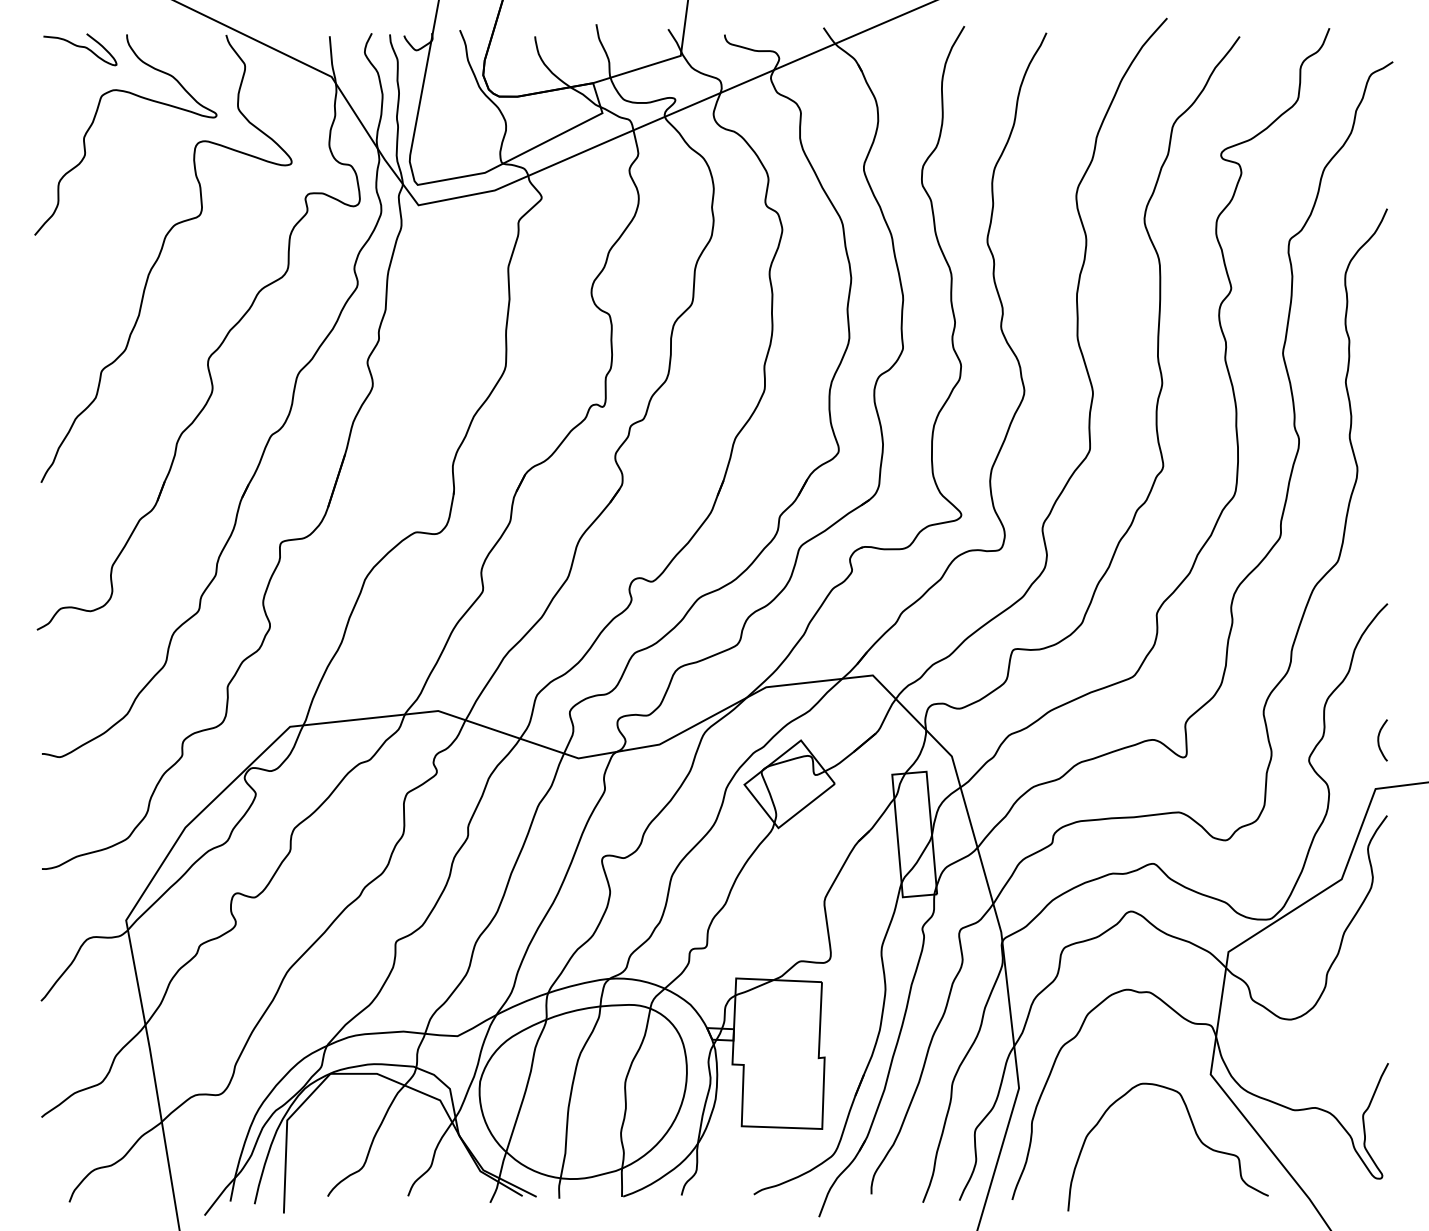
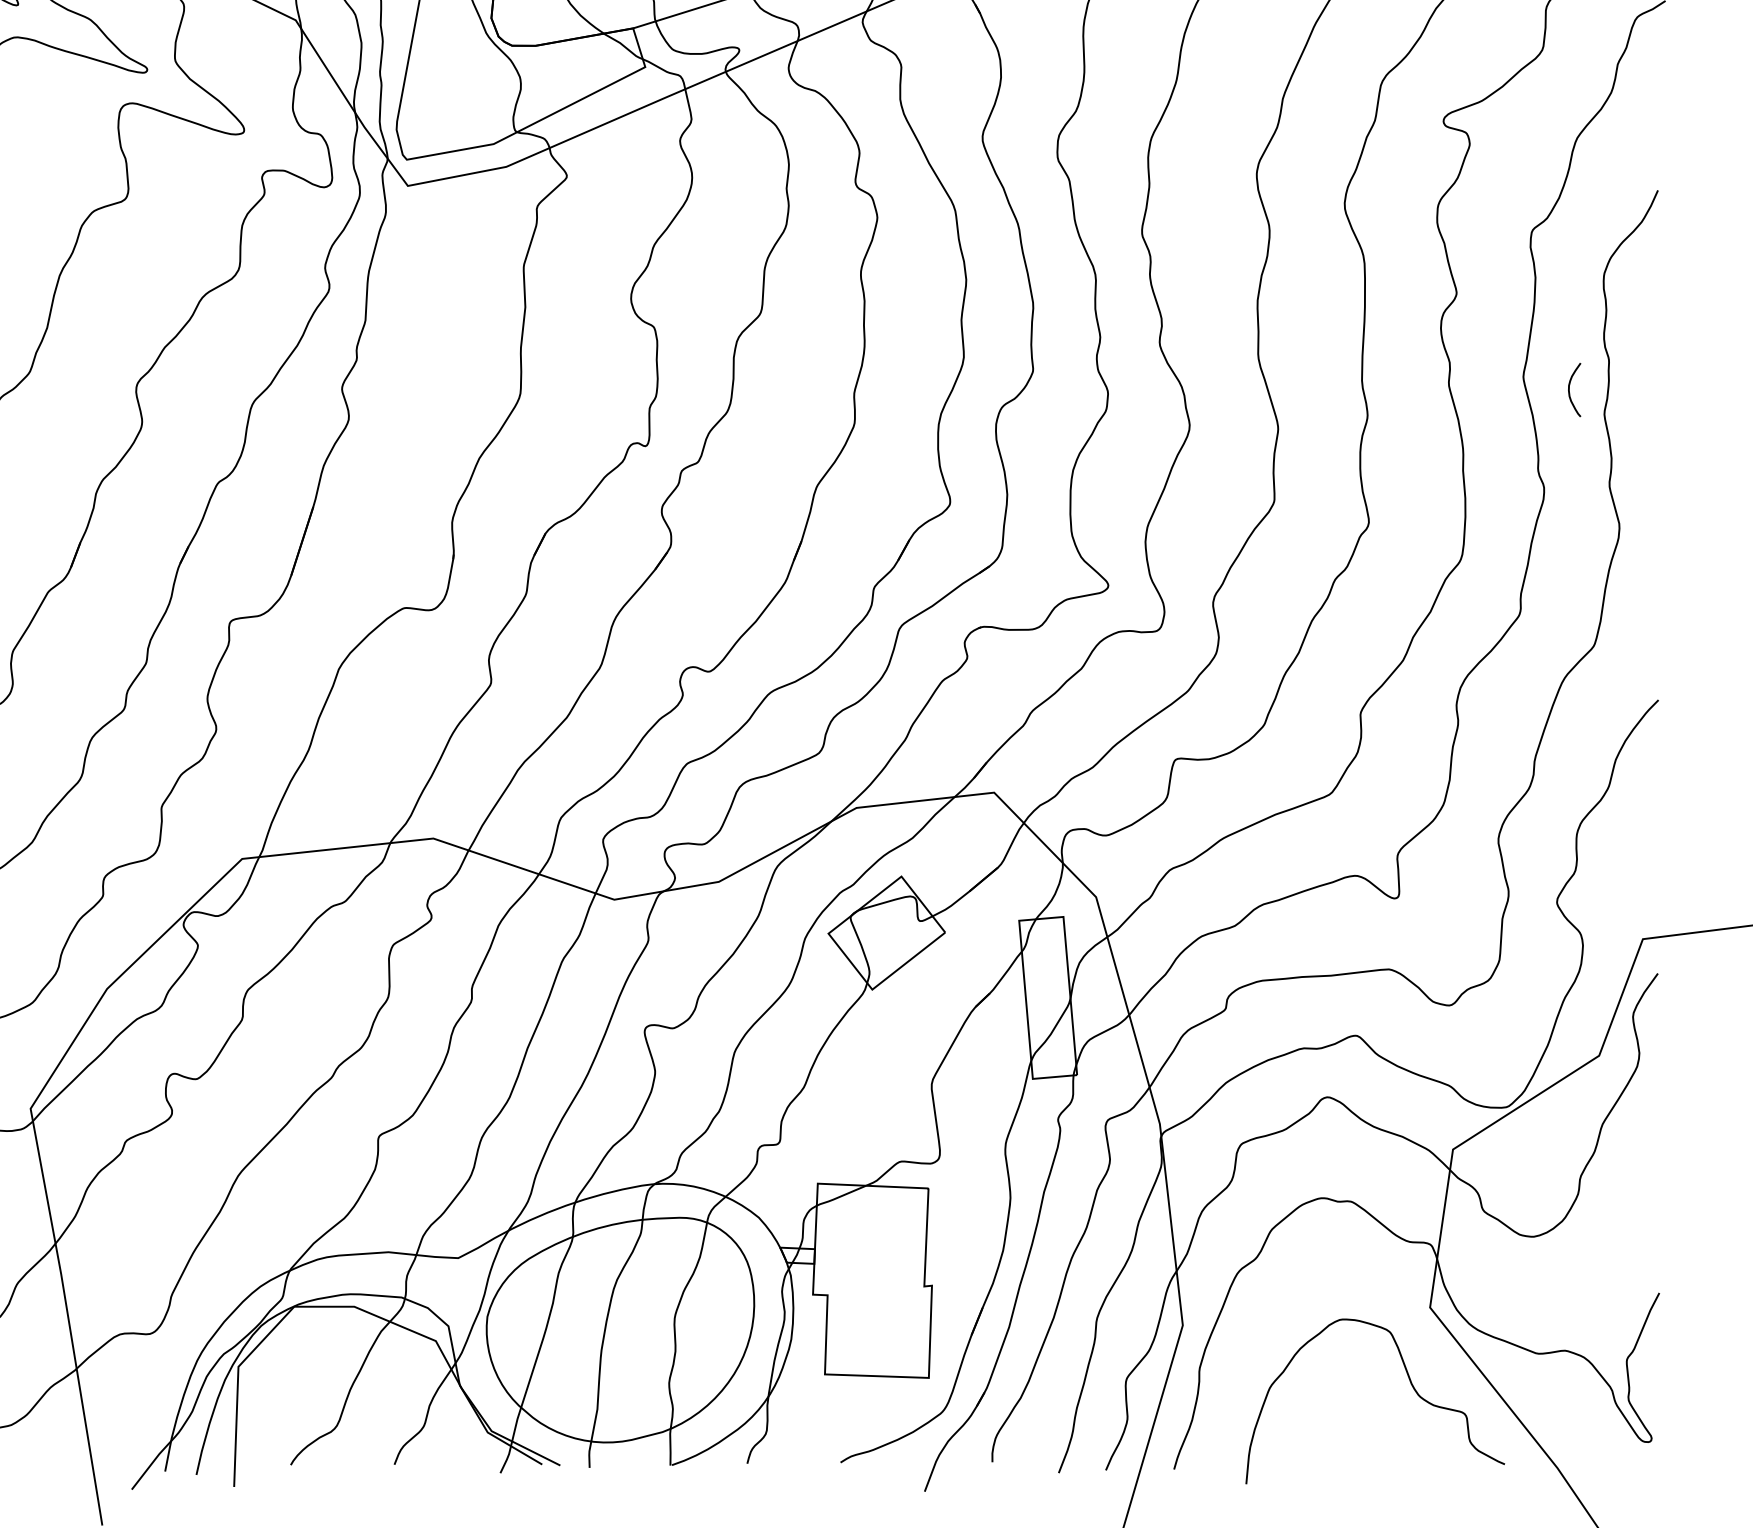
curve: (1379, 740) -> (1570, 390), moved

